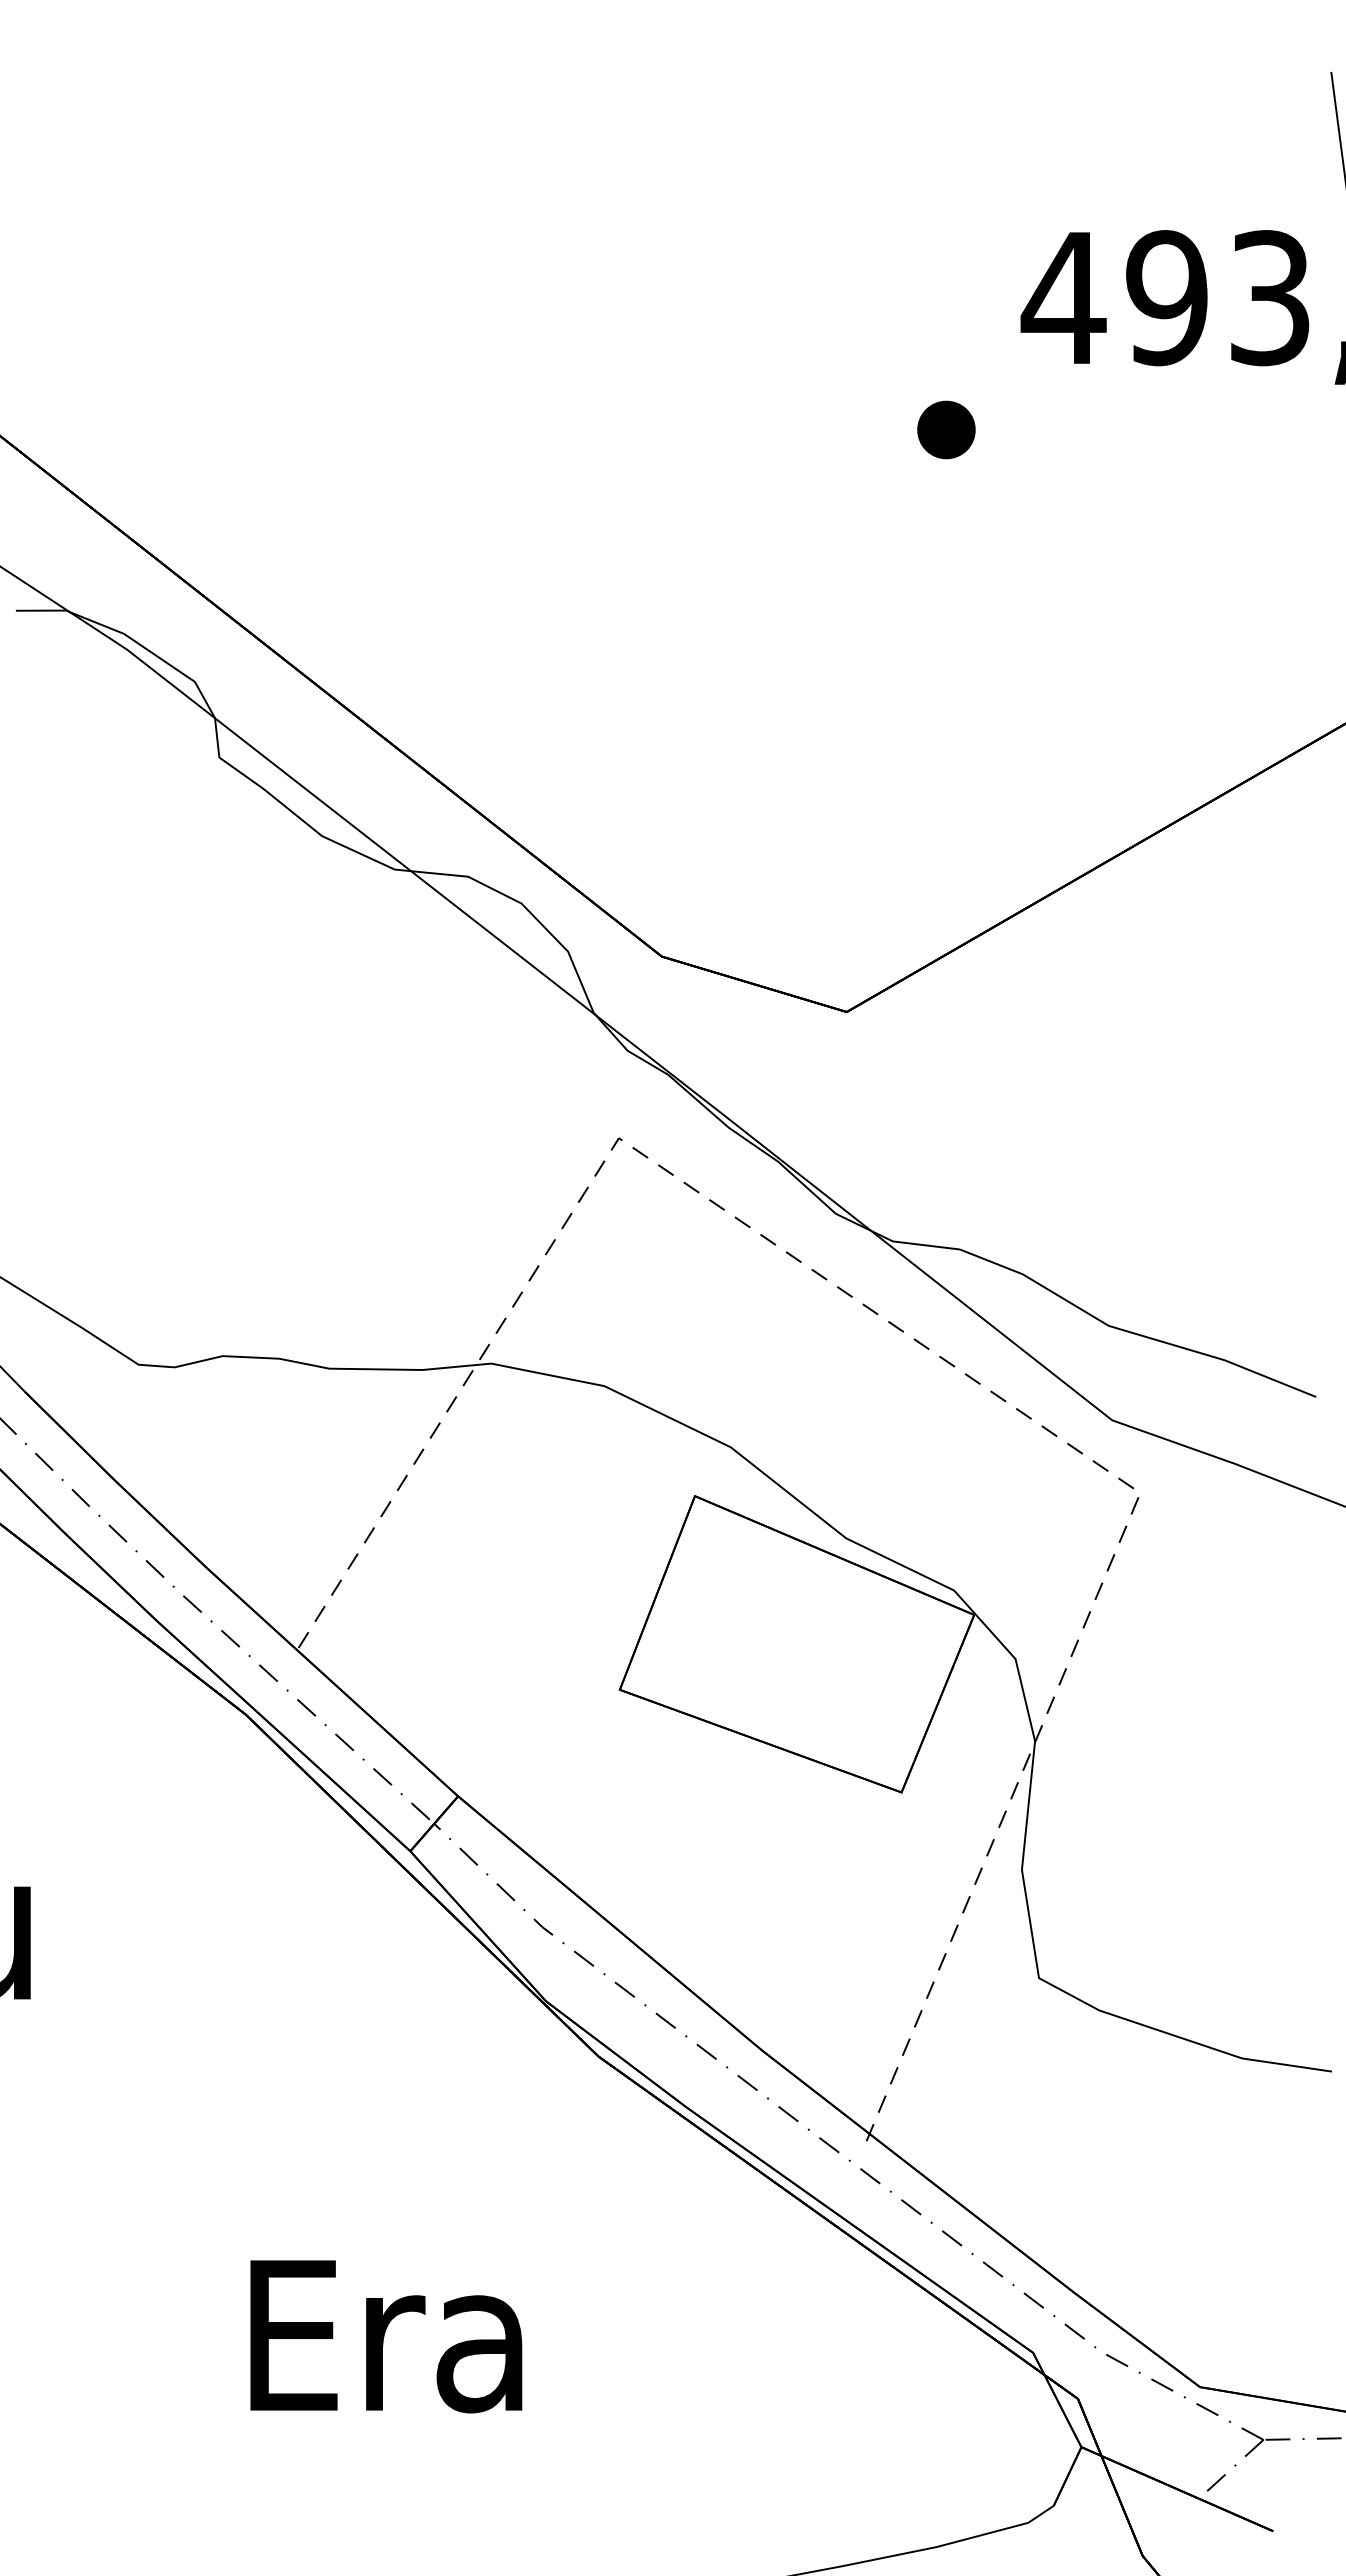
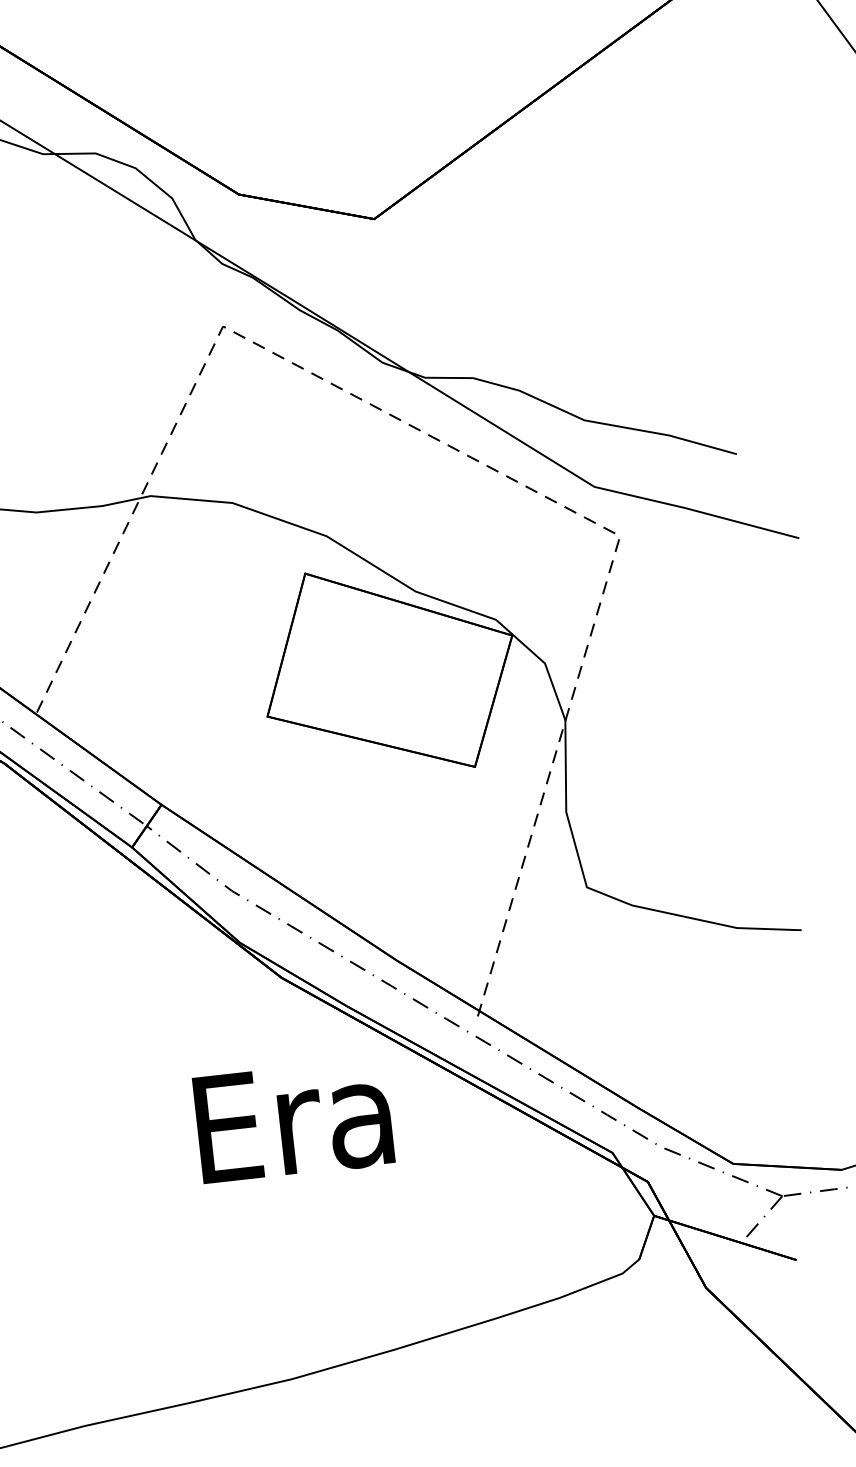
text: (386, 2336) -> (293, 1121), moved

